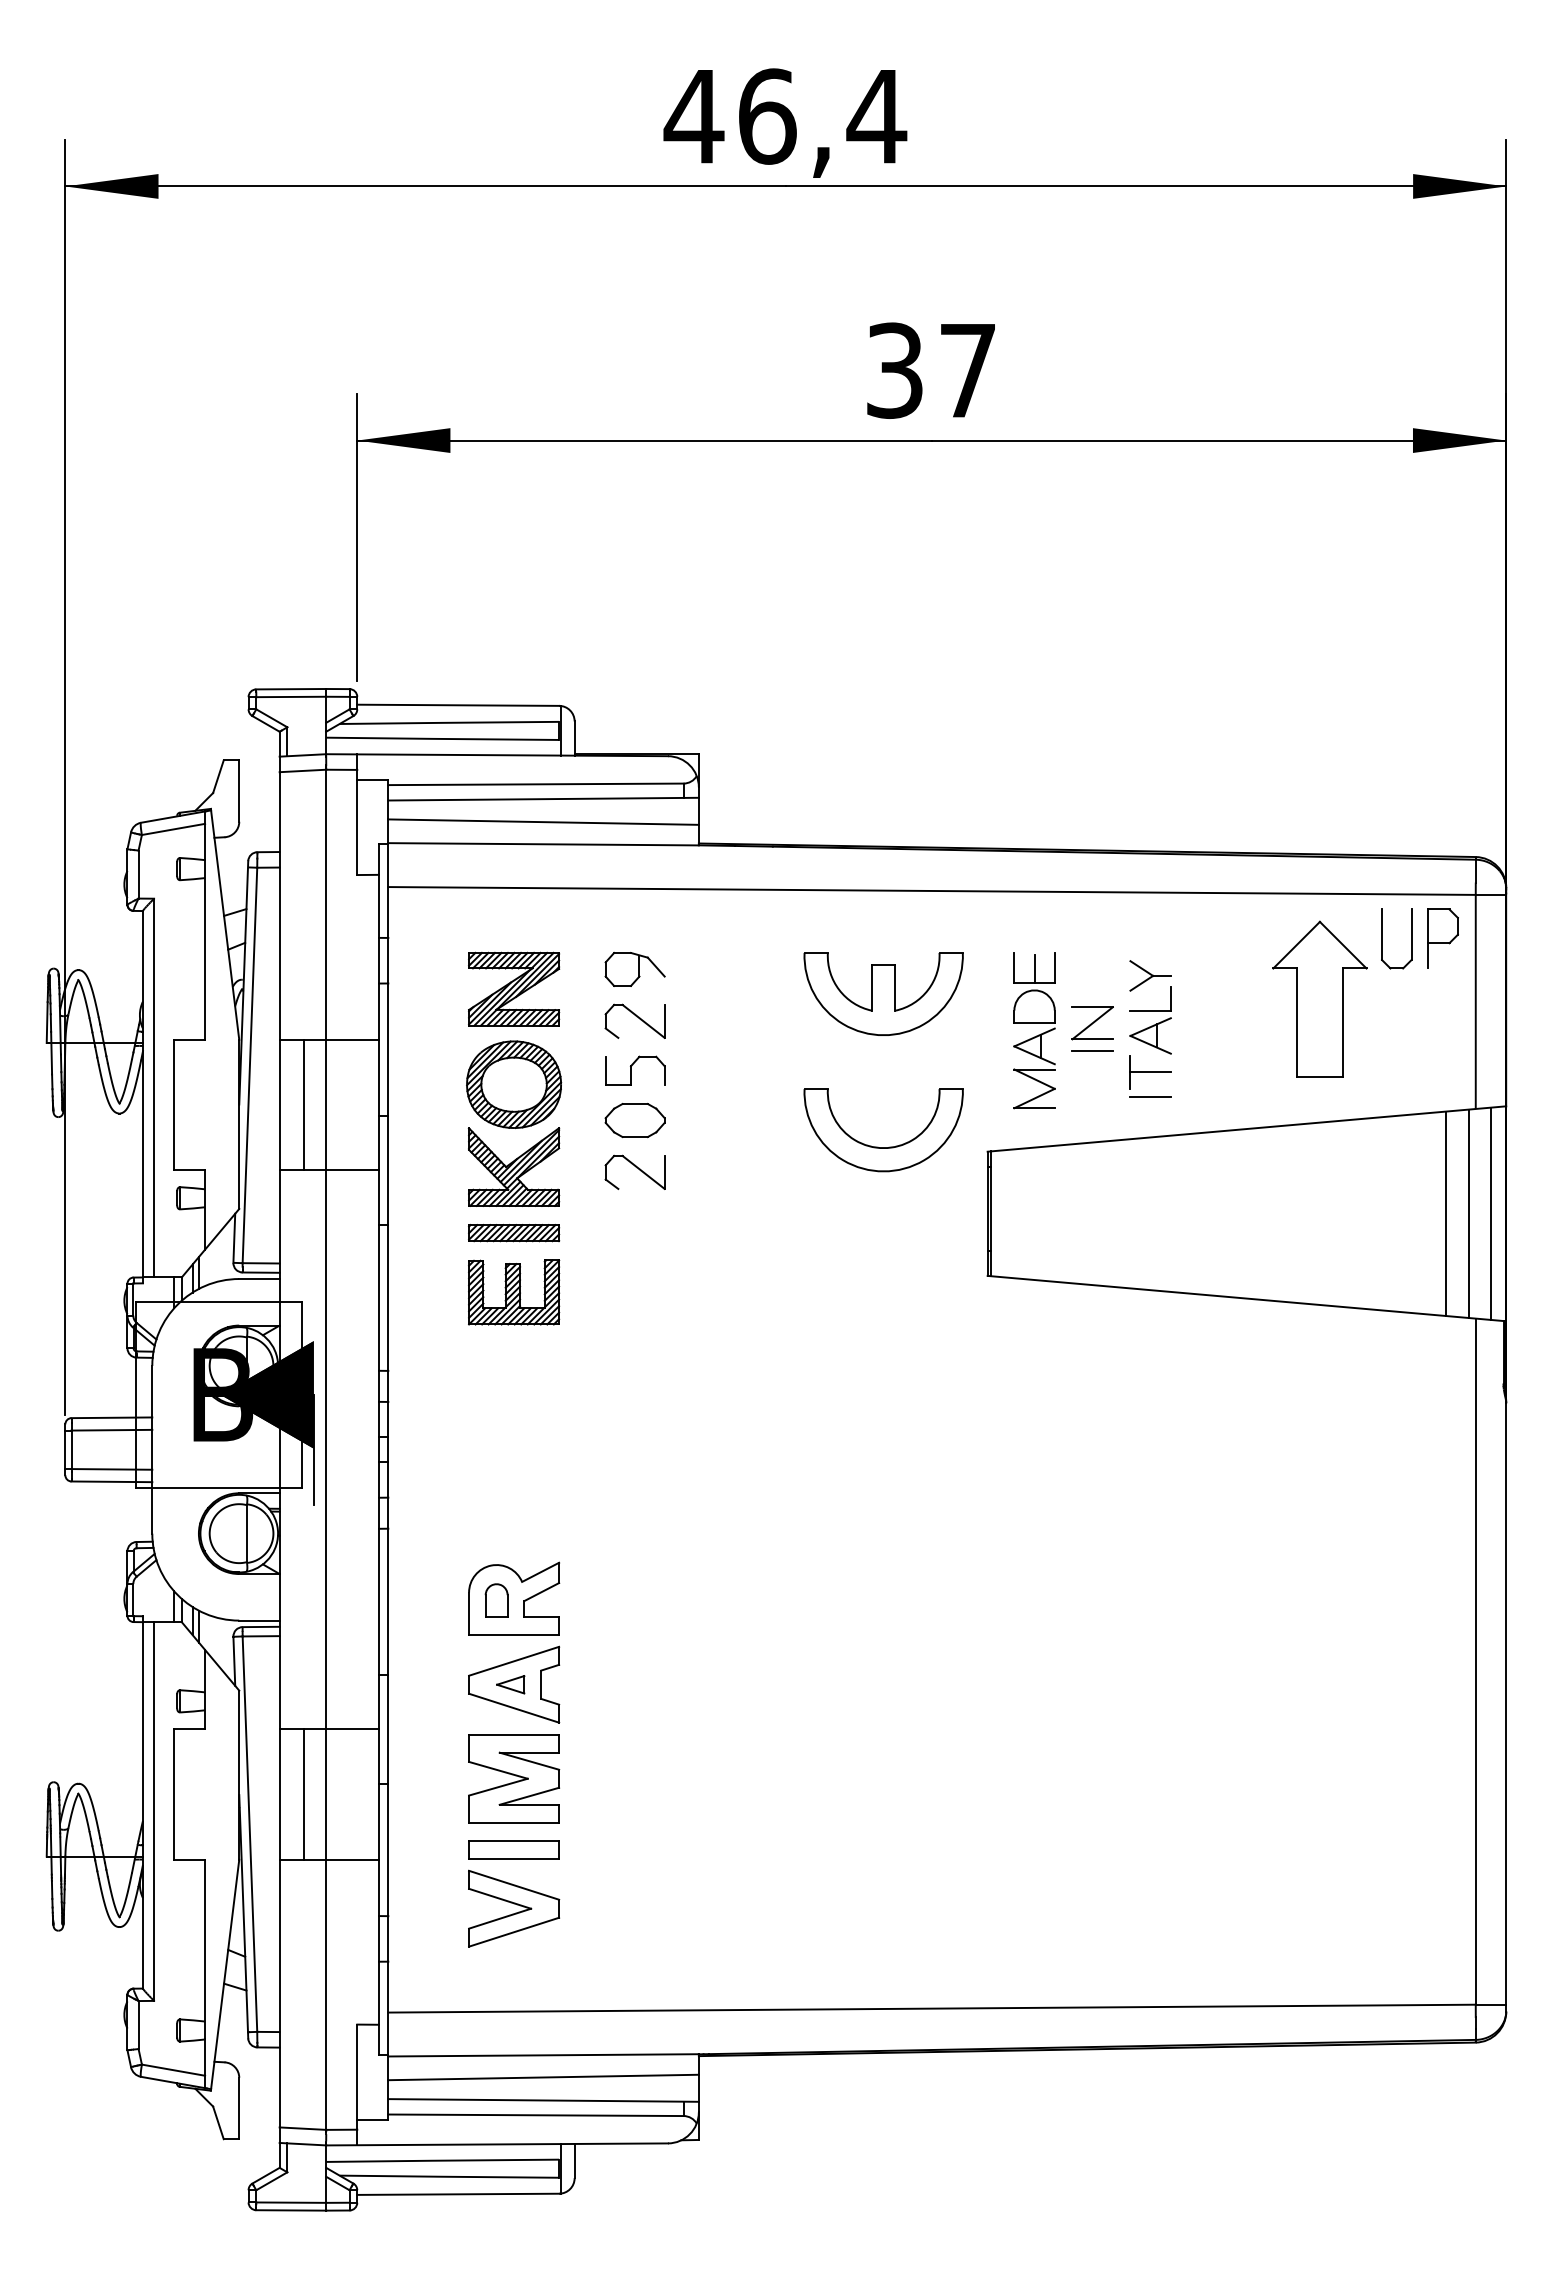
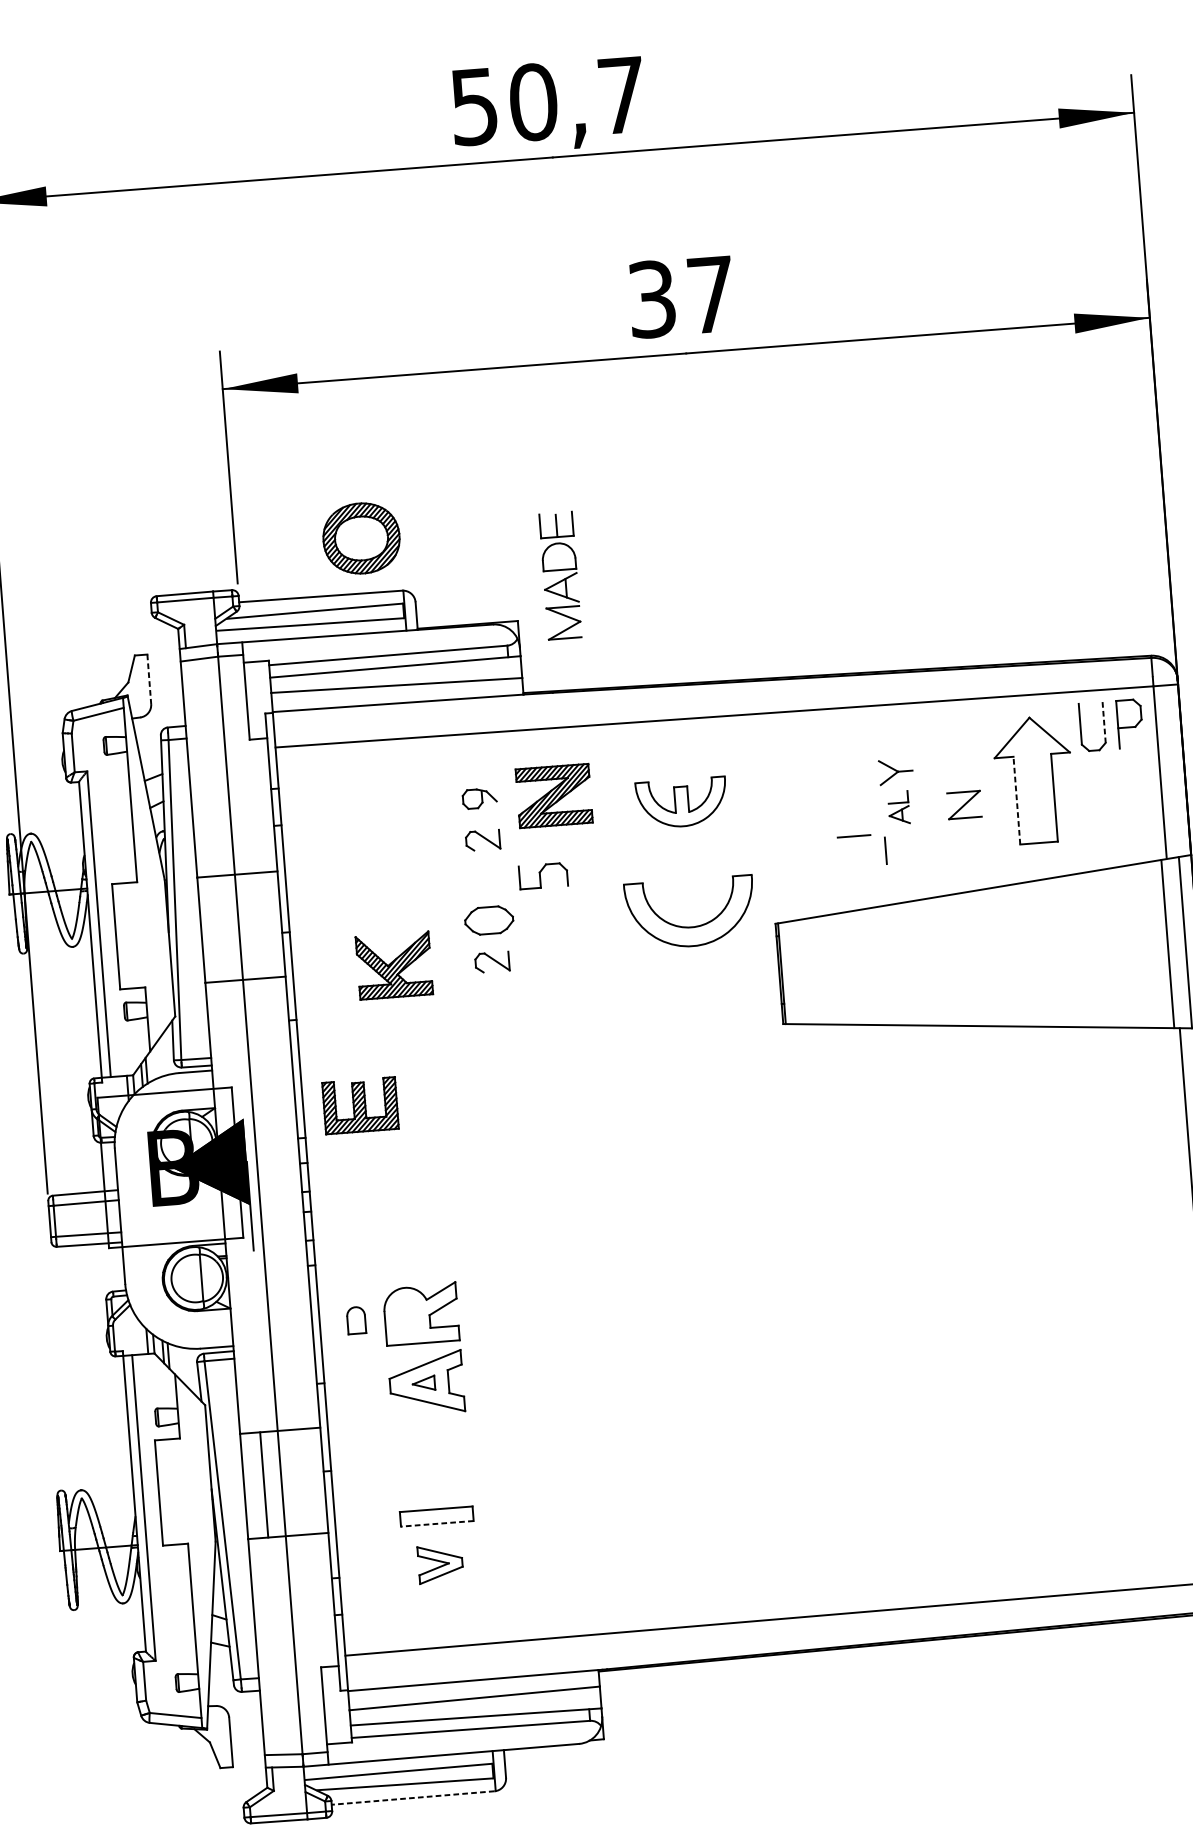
text: (785, 116) -> (548, 101), 46,4 -> 50,7
line: (239, 791) -> (149, 679), solid -> dashed
line: (1411, 935) -> (1104, 723), solid -> dashed
part: (634, 969) -> (479, 798), size x0.7
part: (514, 988) -> (554, 795), moved
part: (883, 993) -> (681, 802), size x0.7
part: (634, 1020) -> (482, 839), size x0.7
part: (1150, 1020) -> (898, 807), size x0.6
line: (1296, 1022) -> (1016, 800), solid -> dashed
part: (1092, 1023) -> (964, 805), moved
part: (1034, 1030) -> (560, 575), moved
part: (635, 1070) -> (543, 875), moved
line: (1150, 1072) -> (902, 849), removed
part: (514, 1084) -> (361, 538), moved
line: (1150, 1097) -> (903, 869), removed
line: (304, 1104) -> (221, 928), removed
part: (634, 1171) -> (491, 961), size x0.7
line: (1445, 1213) -> (1148, 945), removed
part: (514, 1233) -> (398, 1019), removed
part: (514, 1292) -> (360, 1105), moved
part: (496, 1600) -> (356, 1320), moved
part: (514, 1778) -> (432, 1458), removed
line: (513, 1858) -> (436, 1523), solid -> dashed
part: (514, 1908) -> (440, 1563), size x0.6
line: (458, 2194) -> (413, 1798), solid -> dashed

